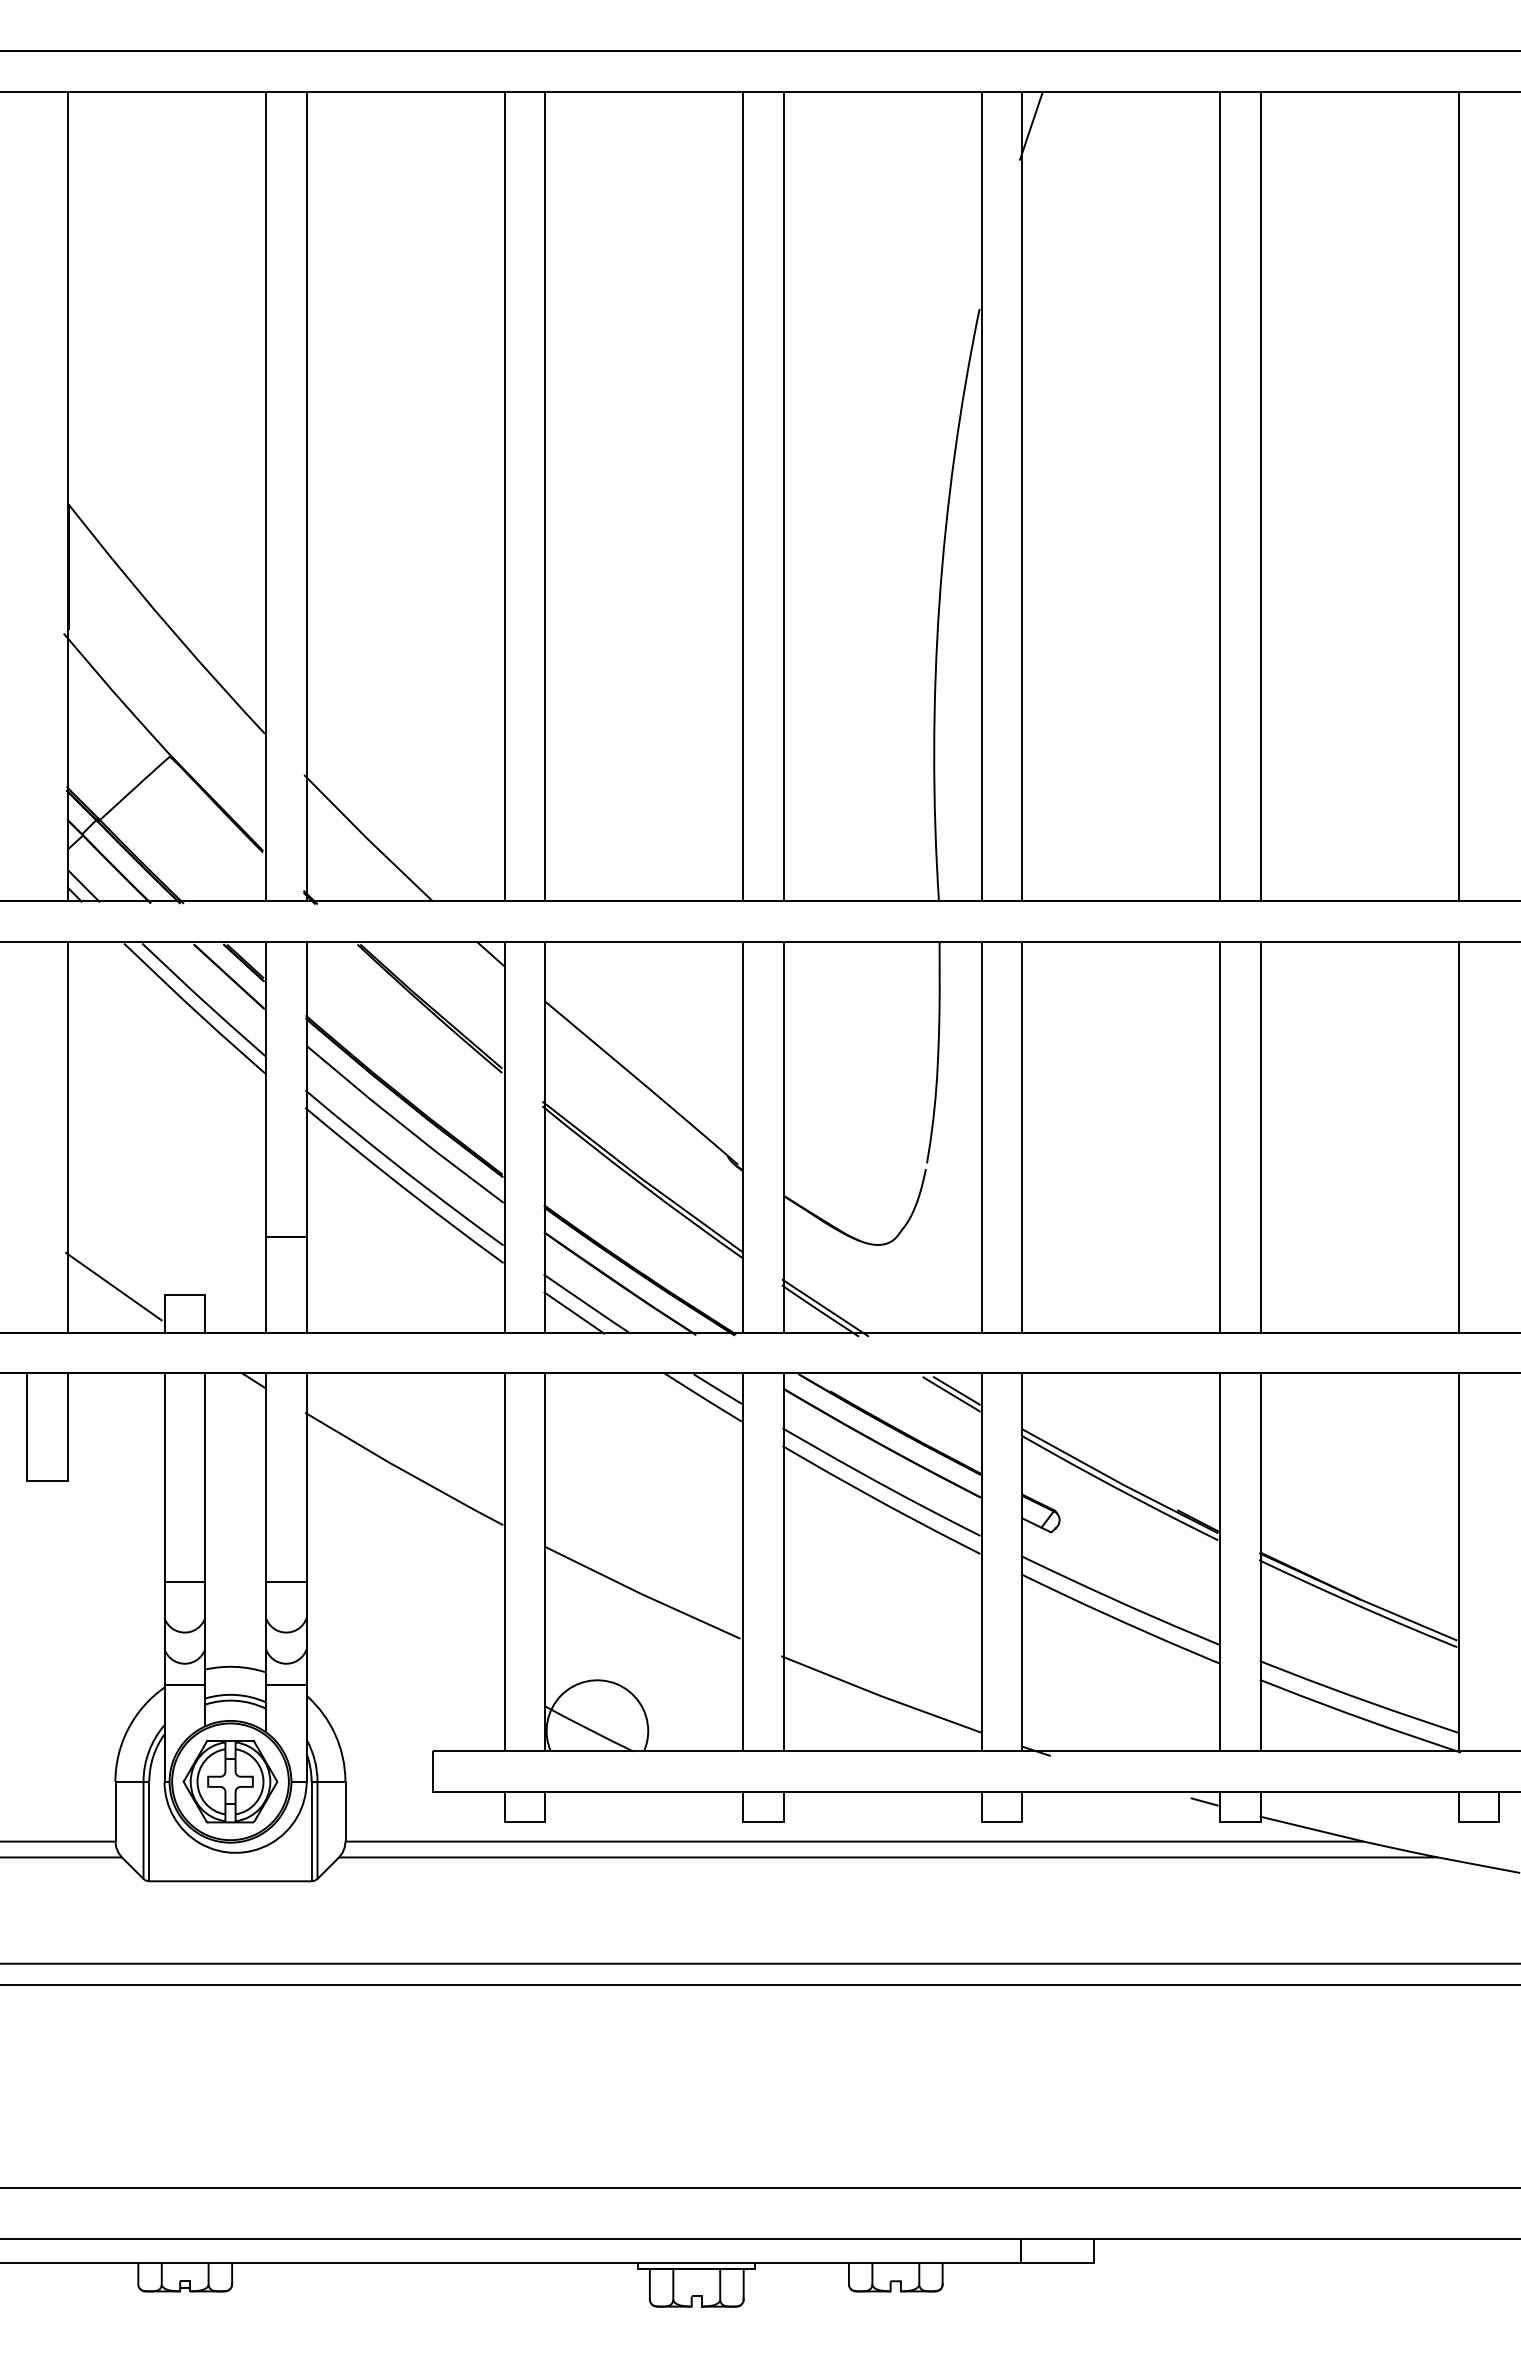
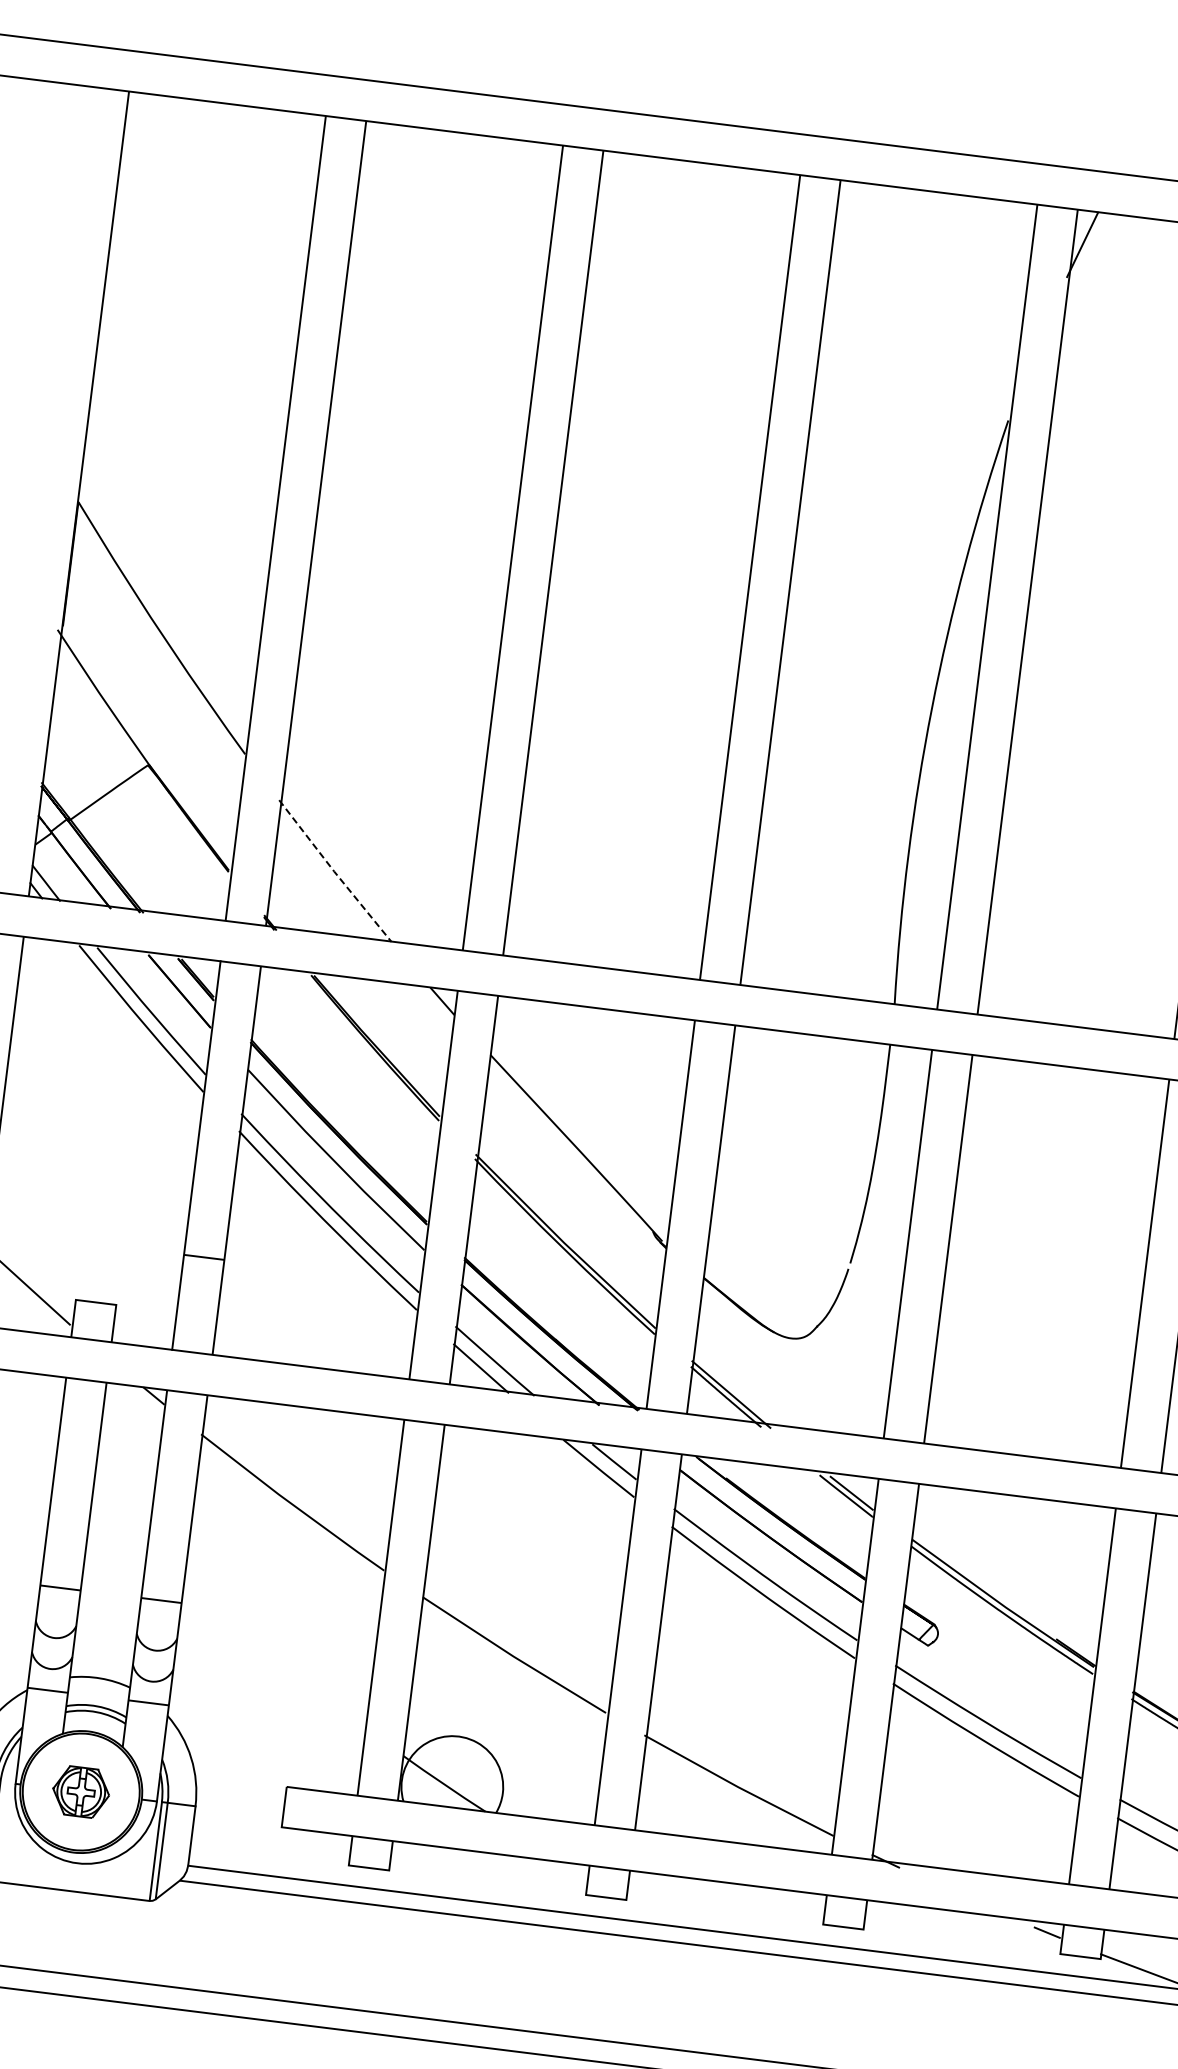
line: (367, 838) -> (334, 871), solid -> dashed
part: (230, 1781) -> (81, 1791), size x0.6

